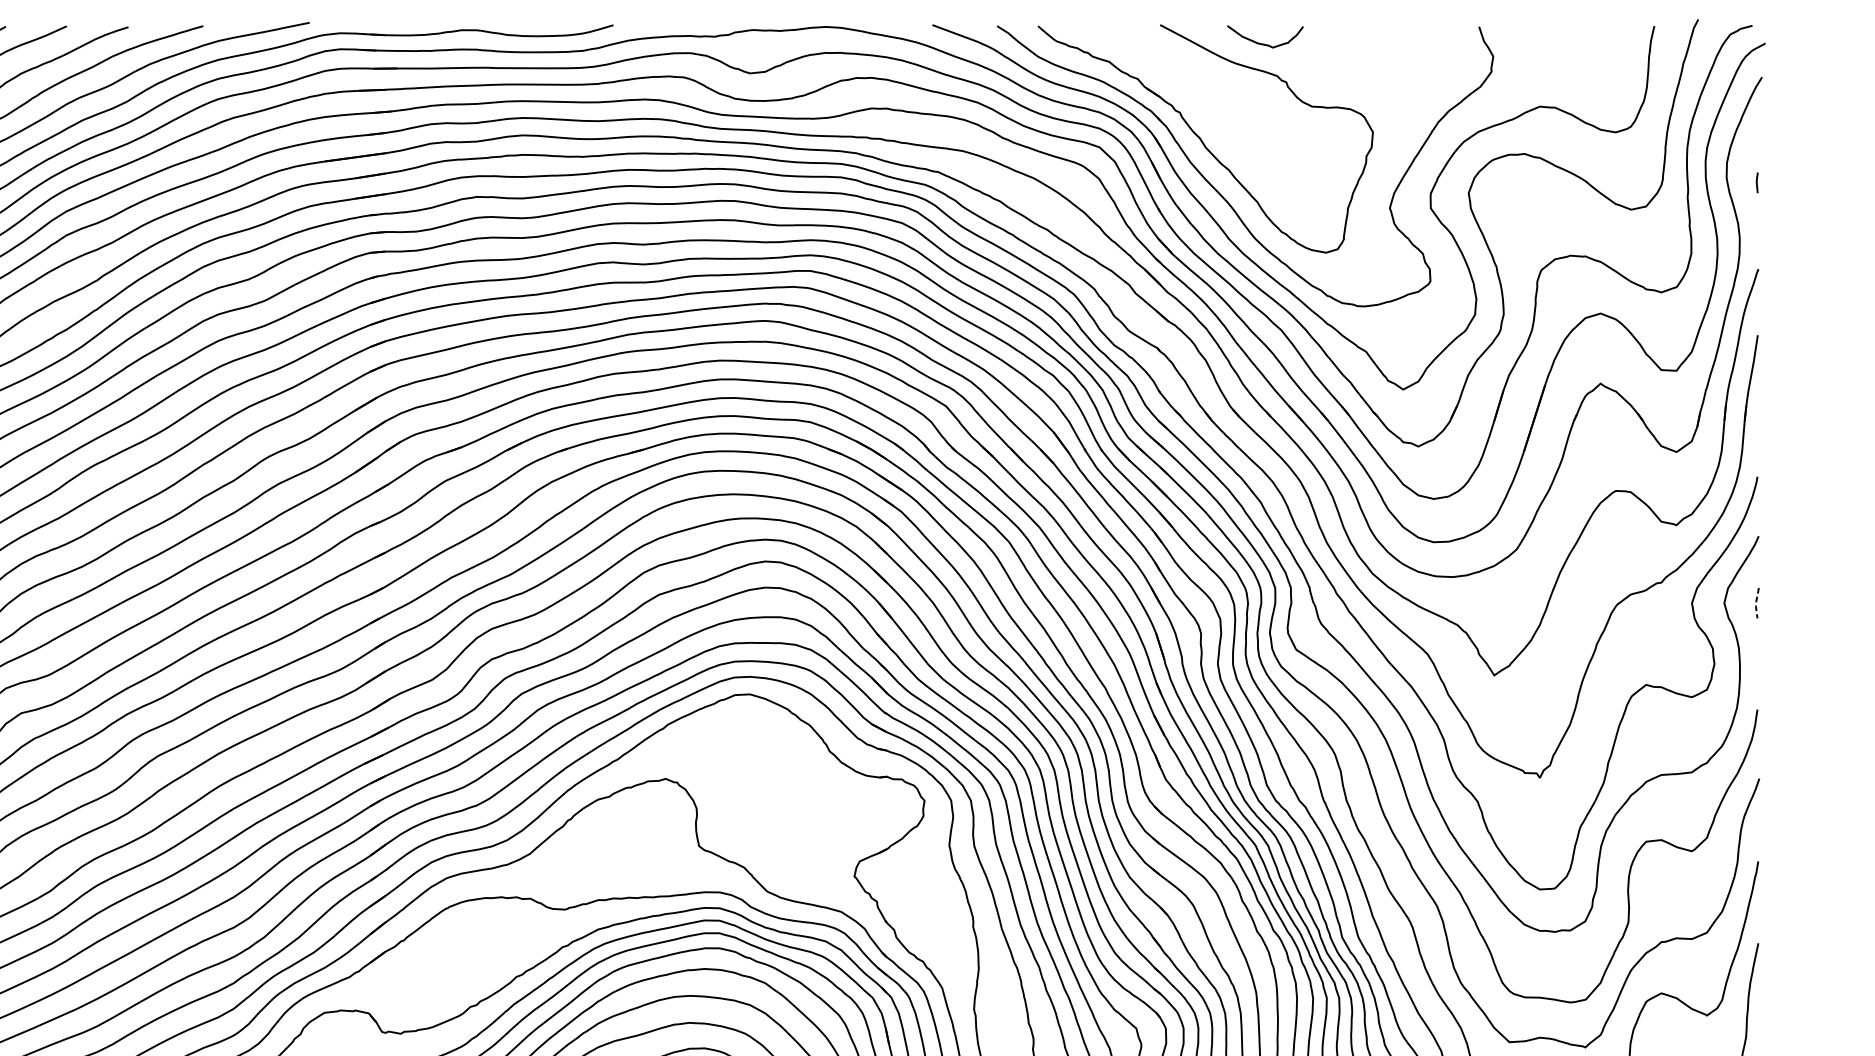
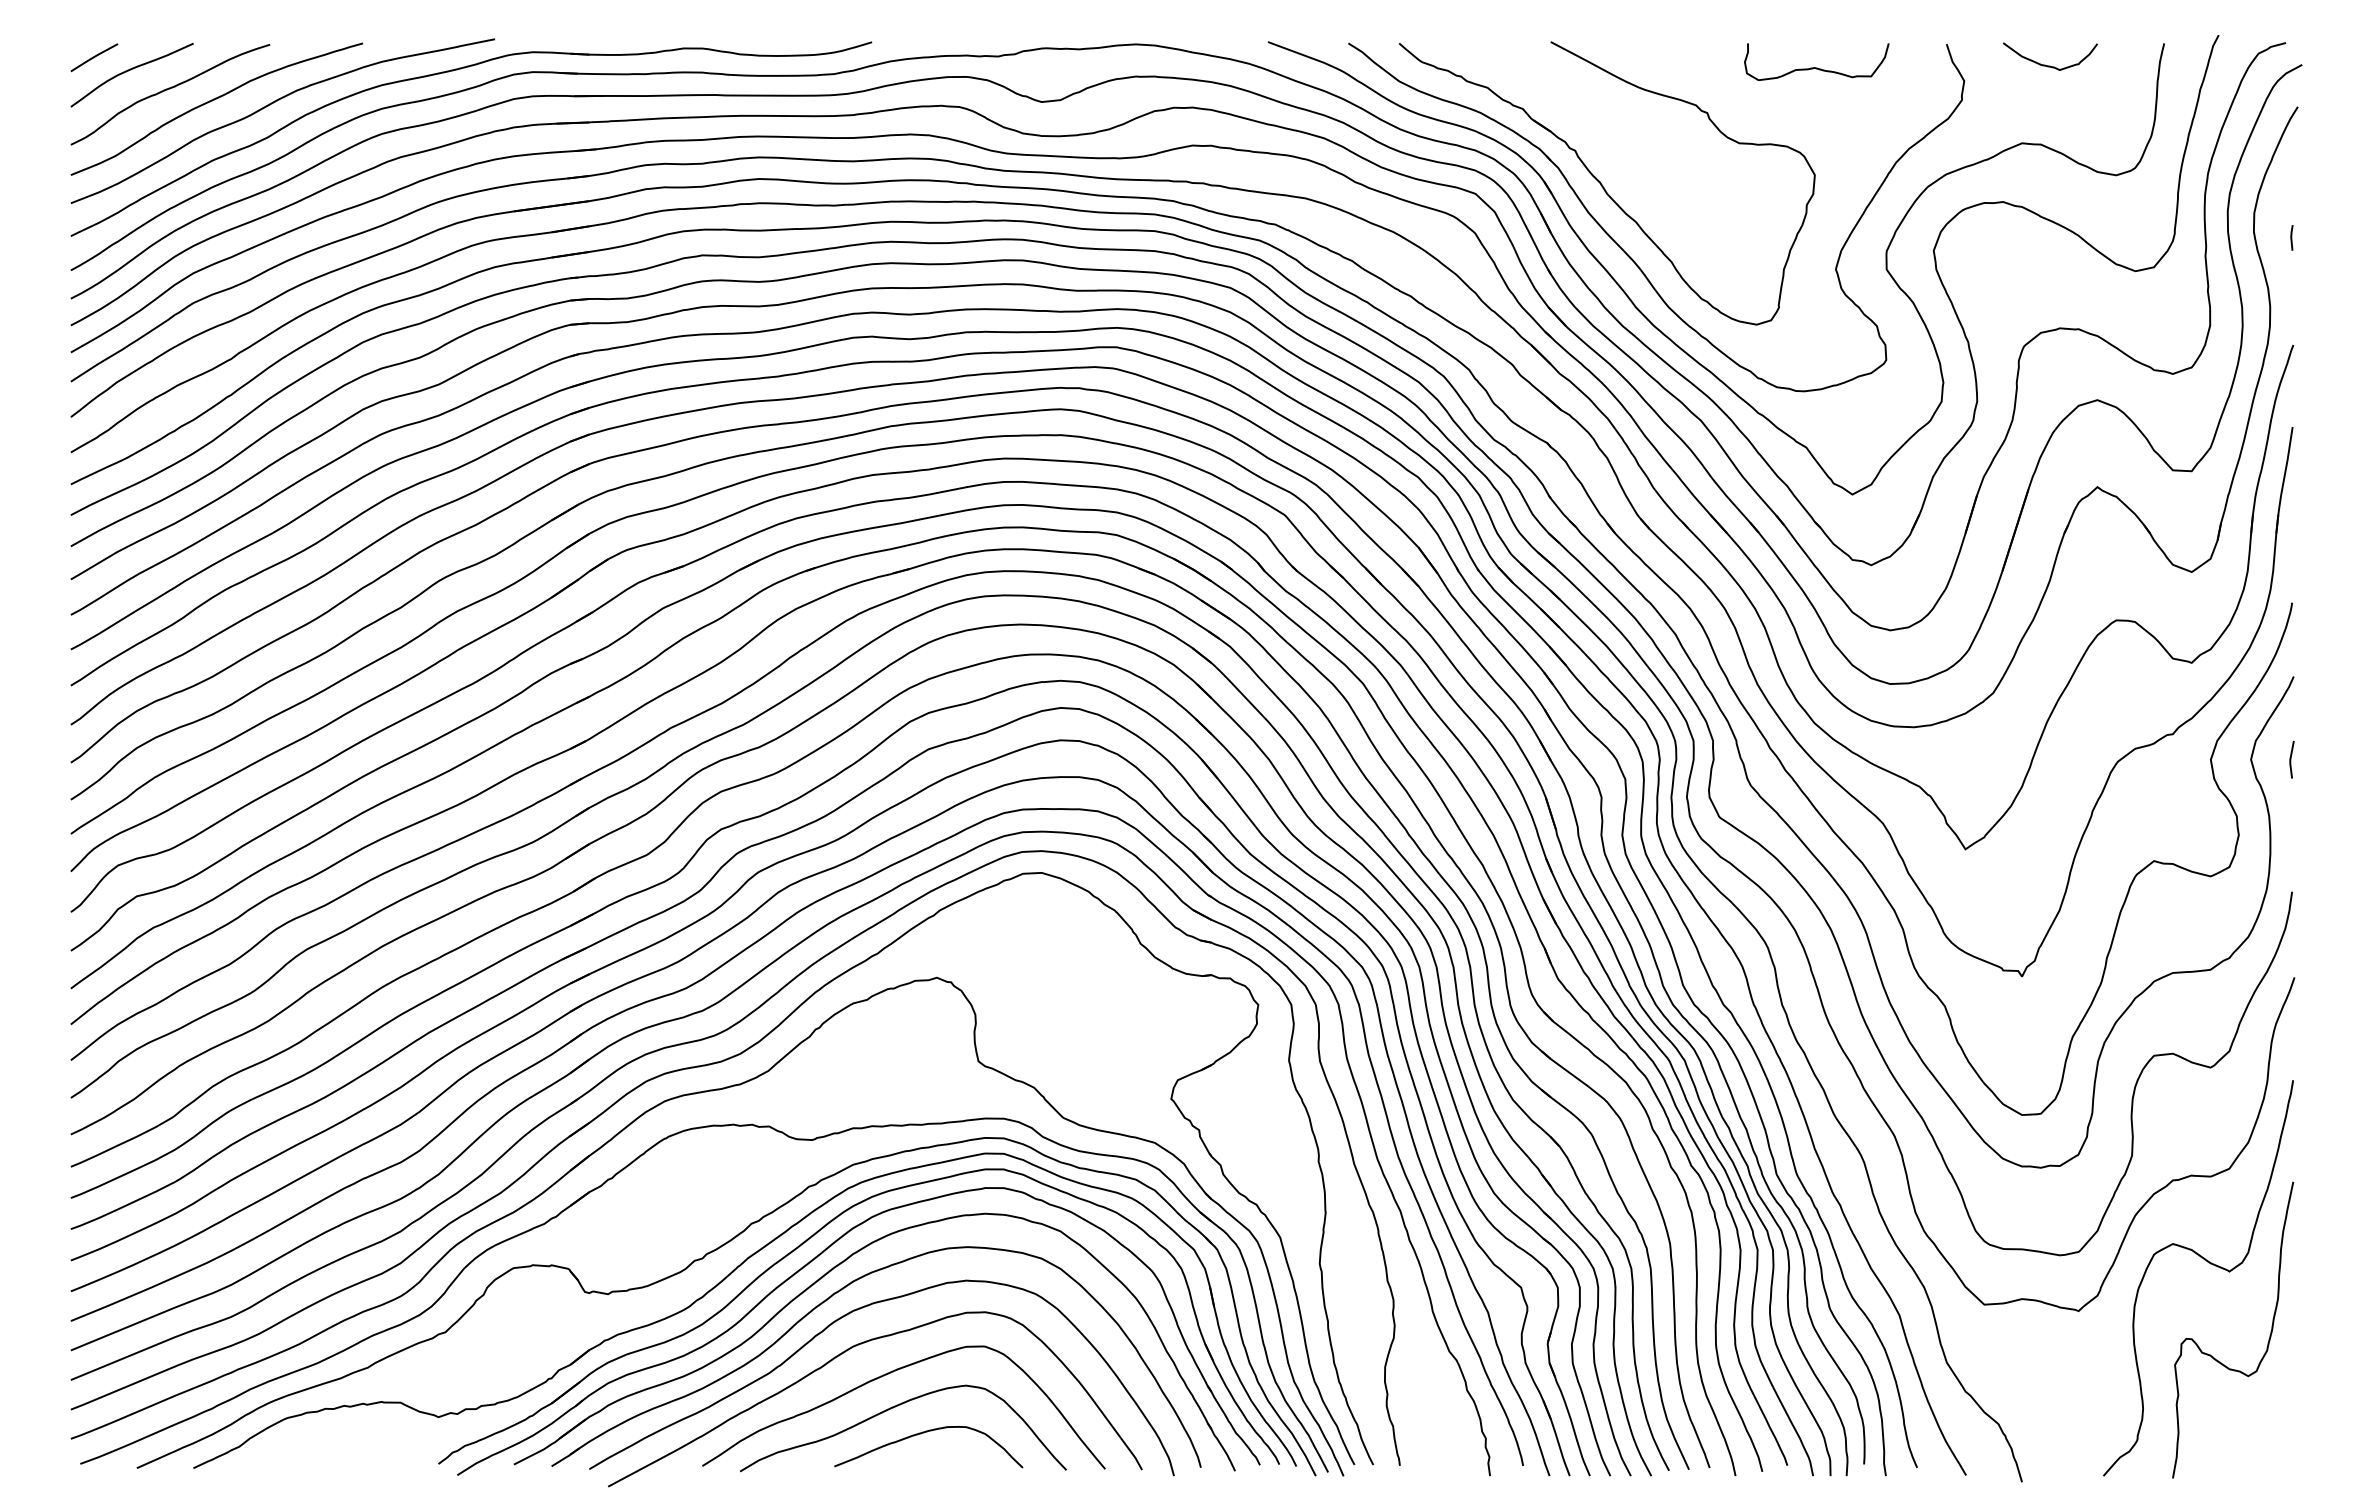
curve: (1265, 43) -> (2050, 65), moved
curve: (1374, 45) -> (1816, 67), added
line: (1756, 603) -> (2290, 759), dashed -> solid

